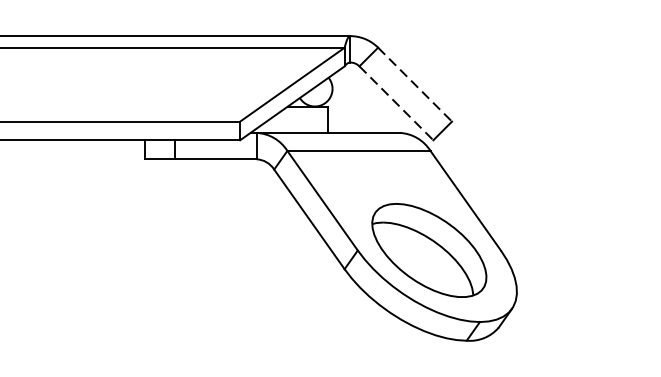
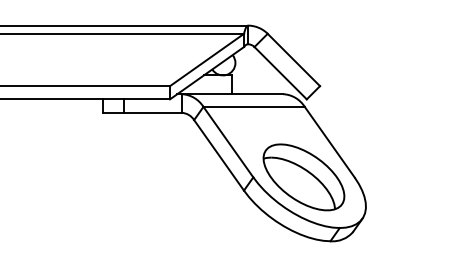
line: (414, 85) -> (293, 60), dashed -> solid
line: (396, 103) -> (280, 73), dashed -> solid

